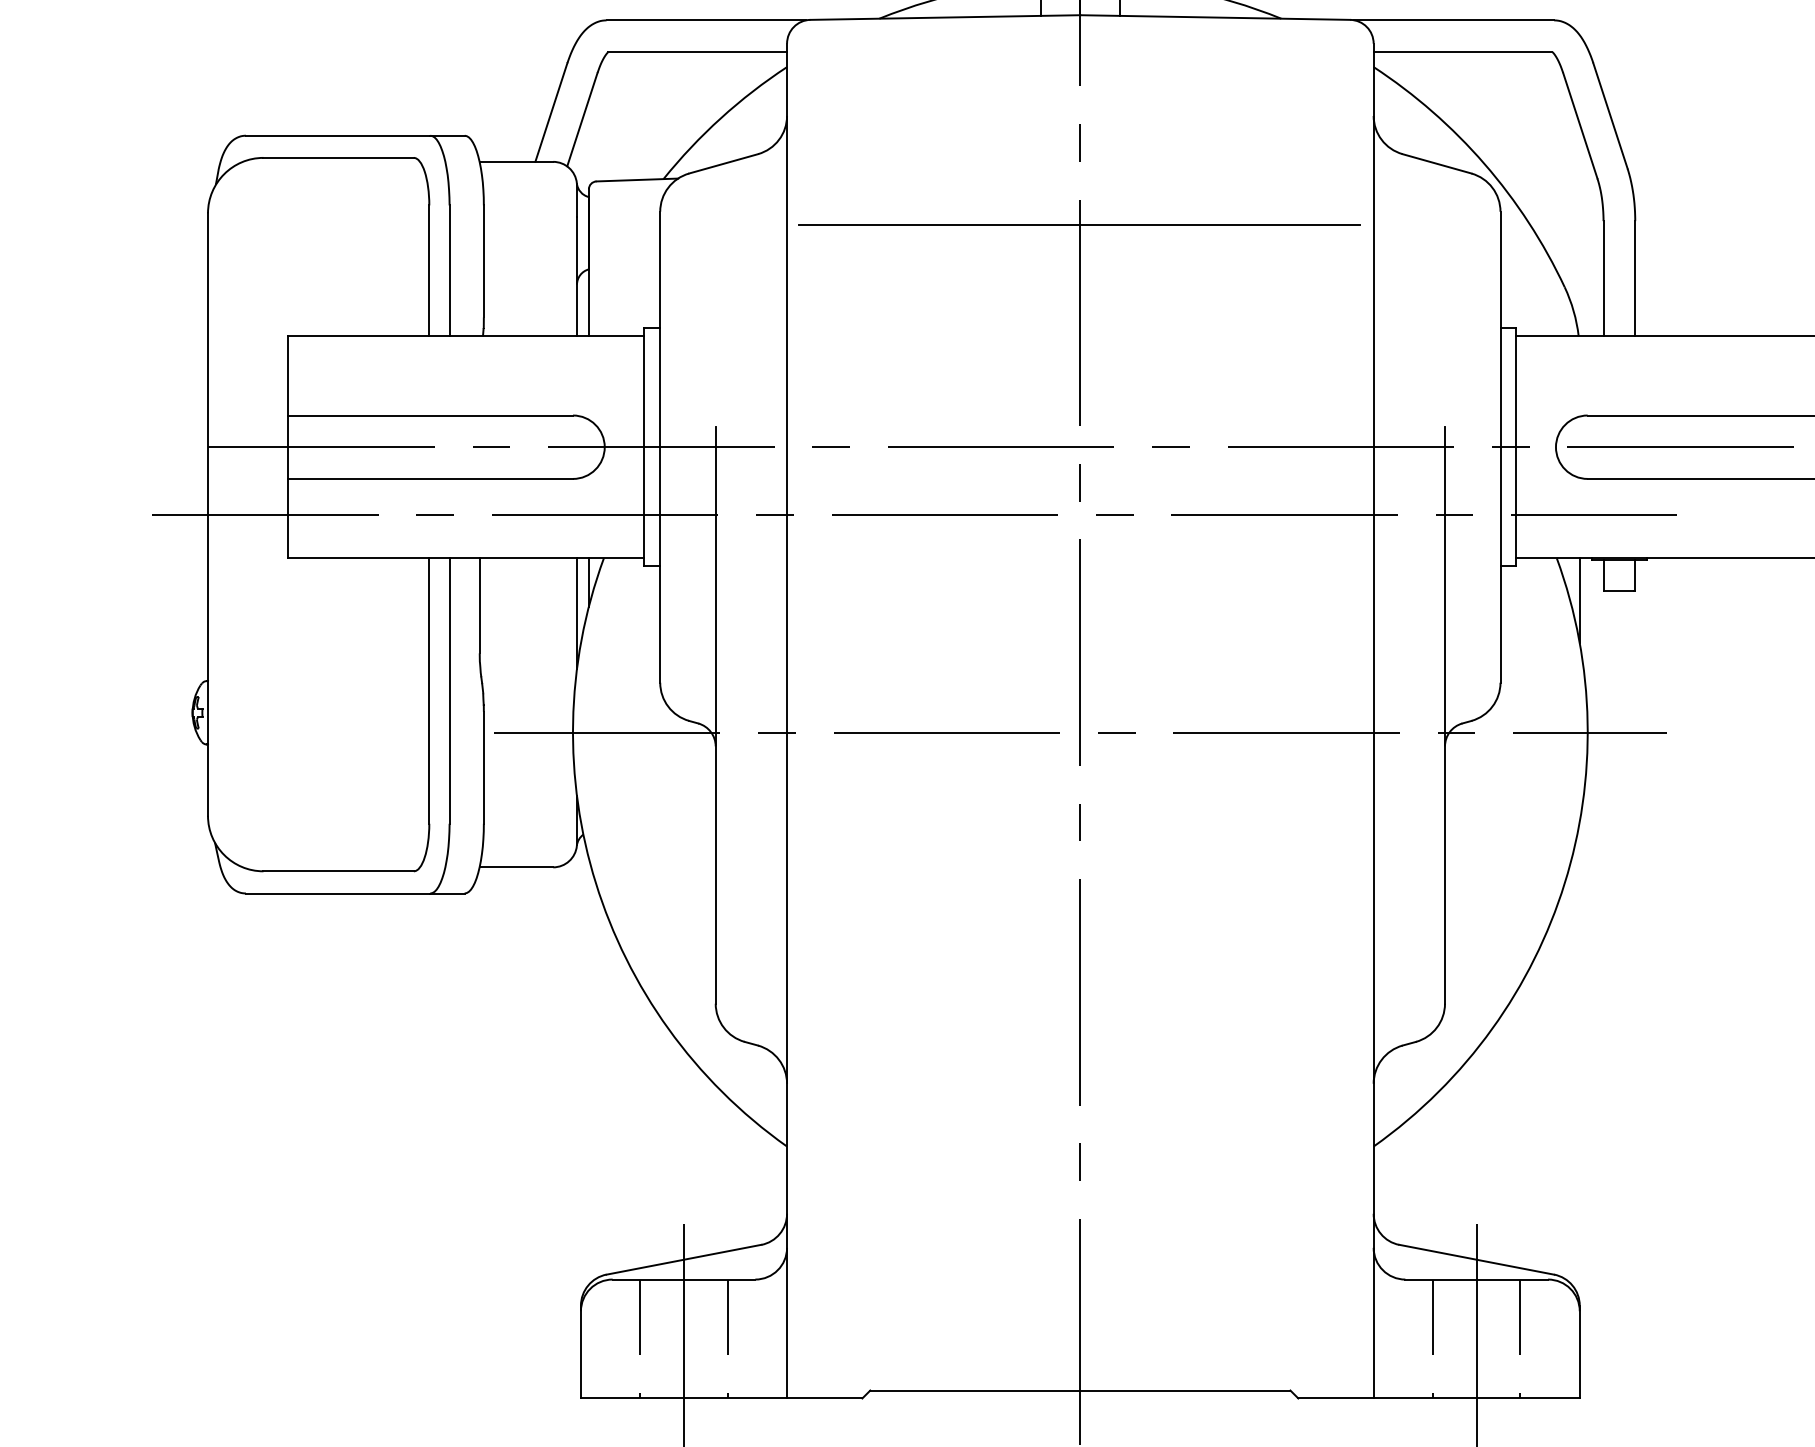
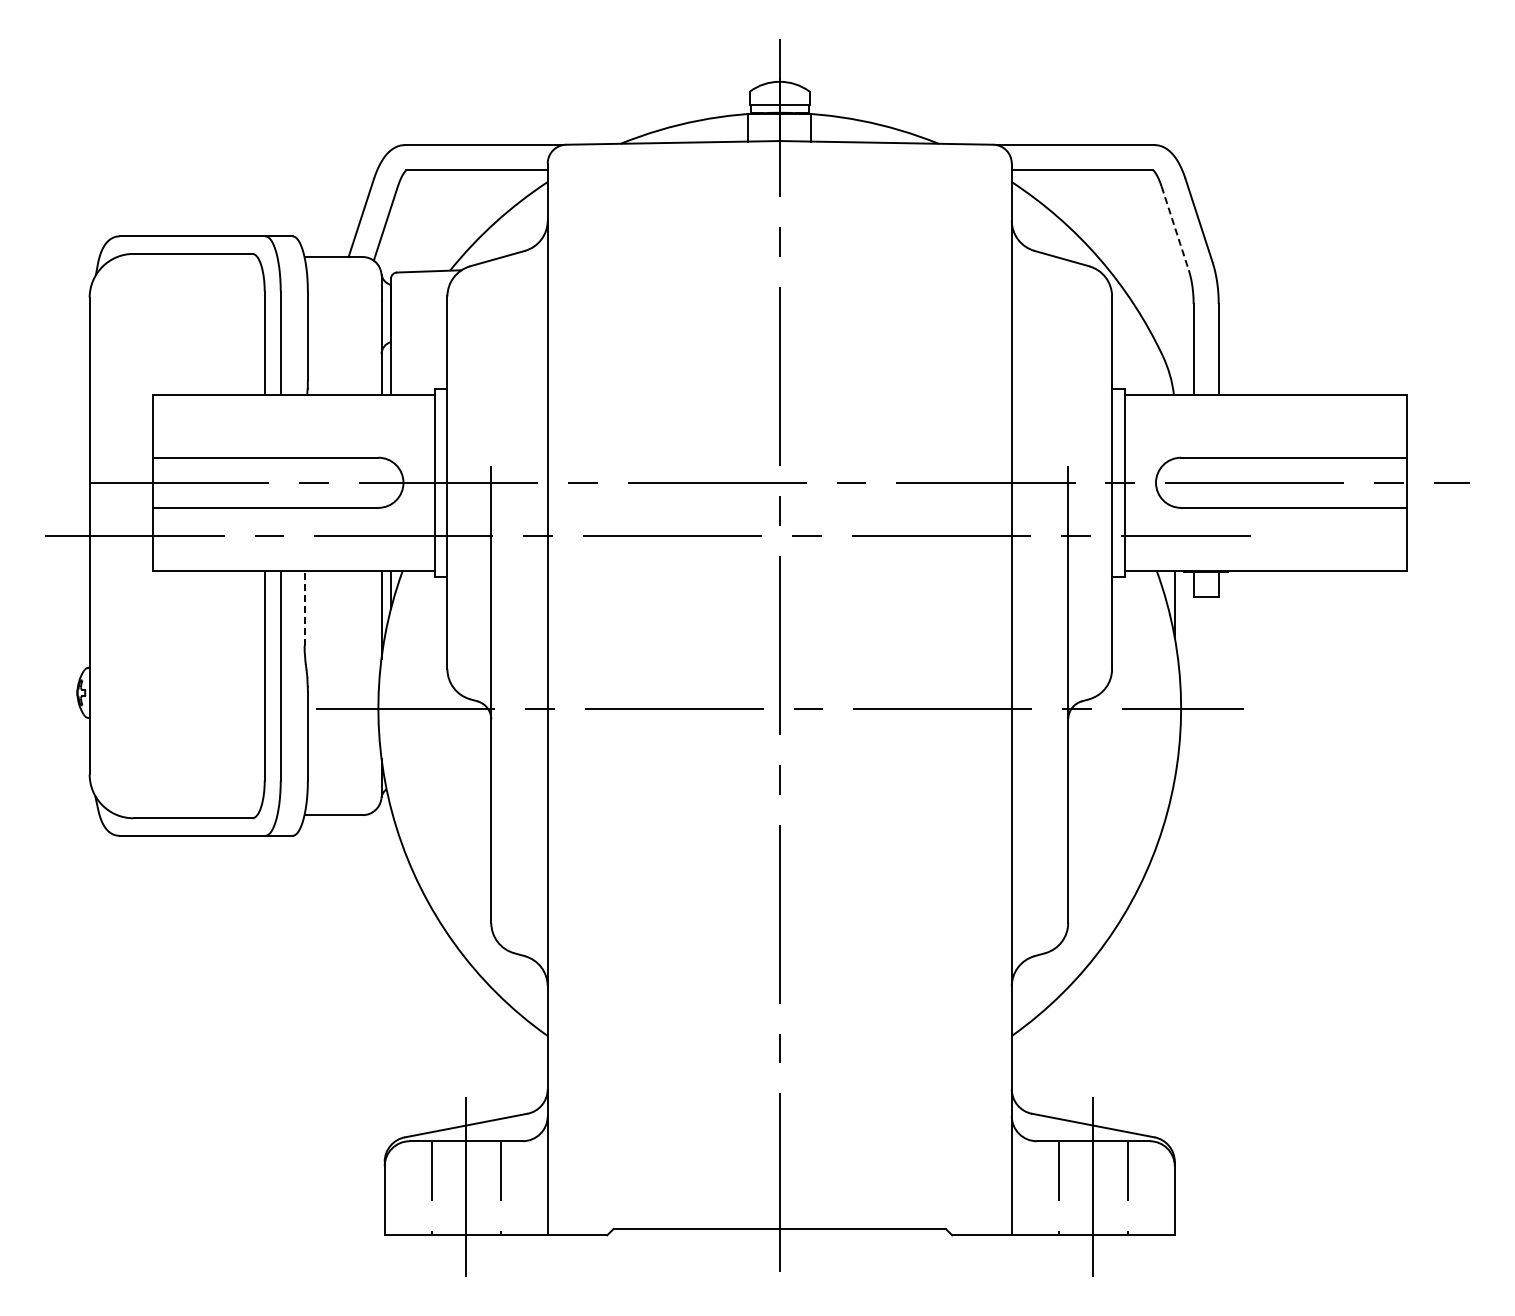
line: (1580, 125) -> (1175, 228), solid -> dashed
line: (1078, 225) -> (778, 307), removed
line: (479, 606) -> (304, 608), solid -> dashed

